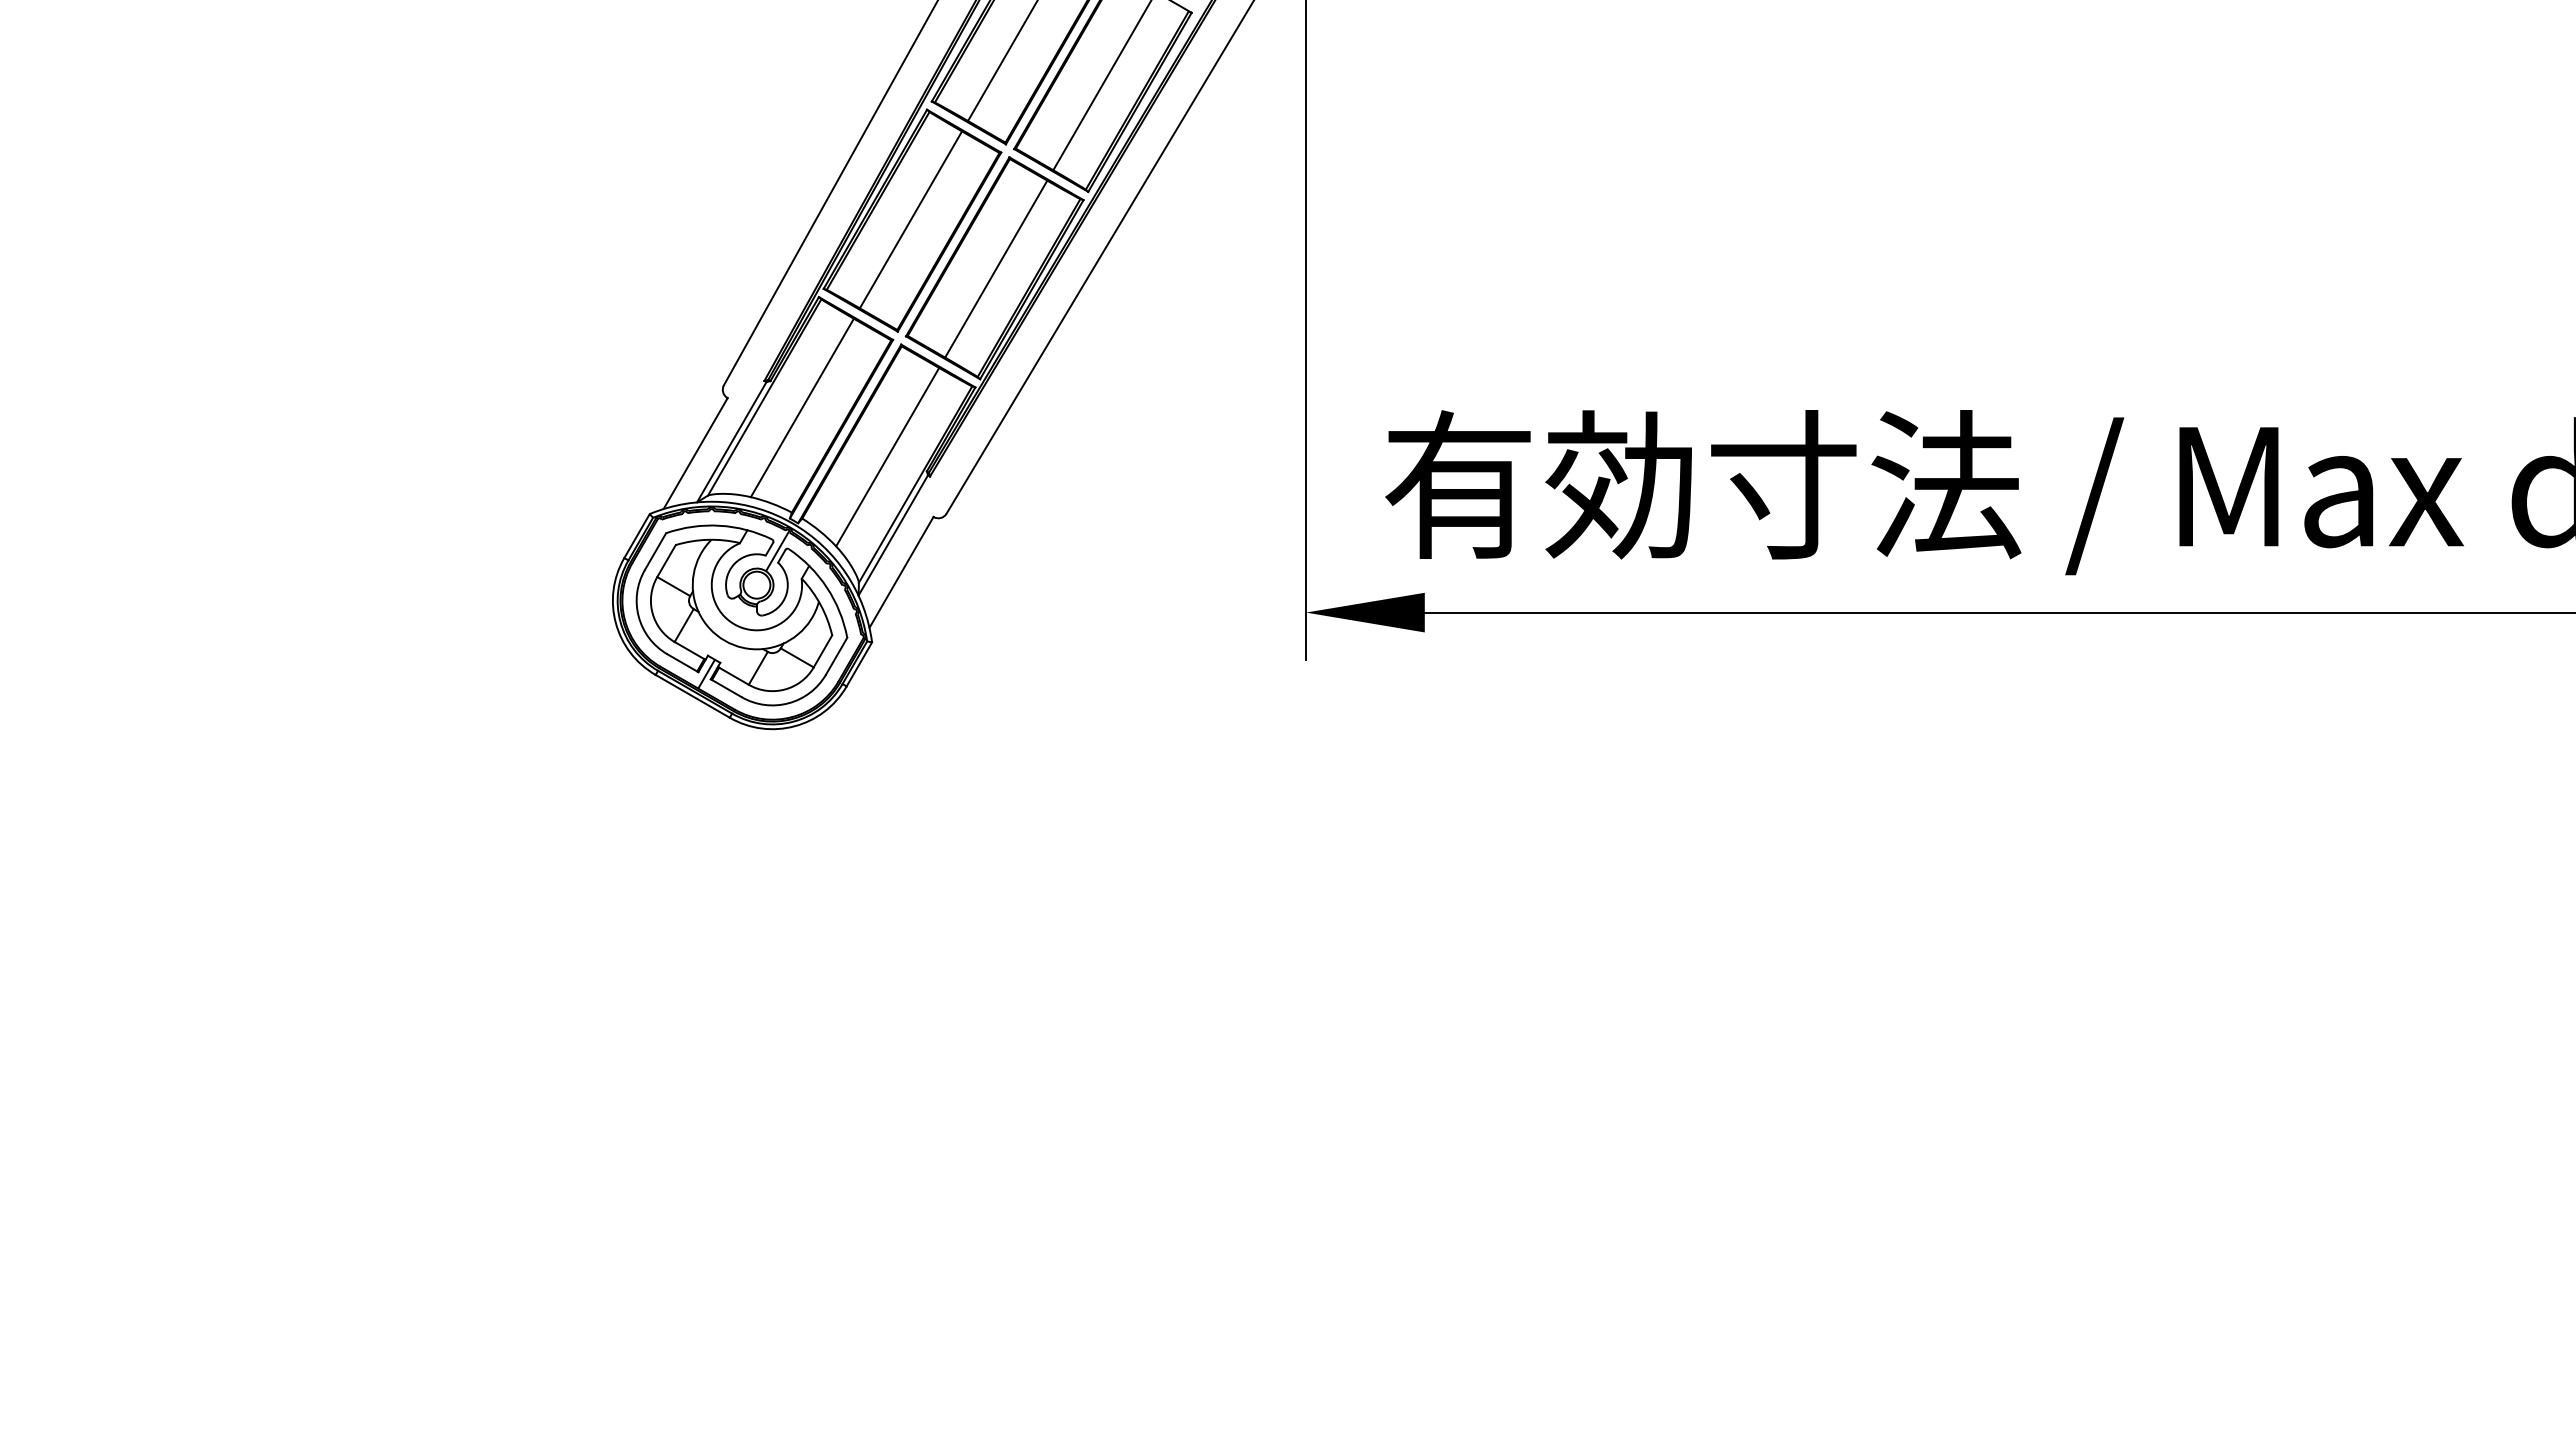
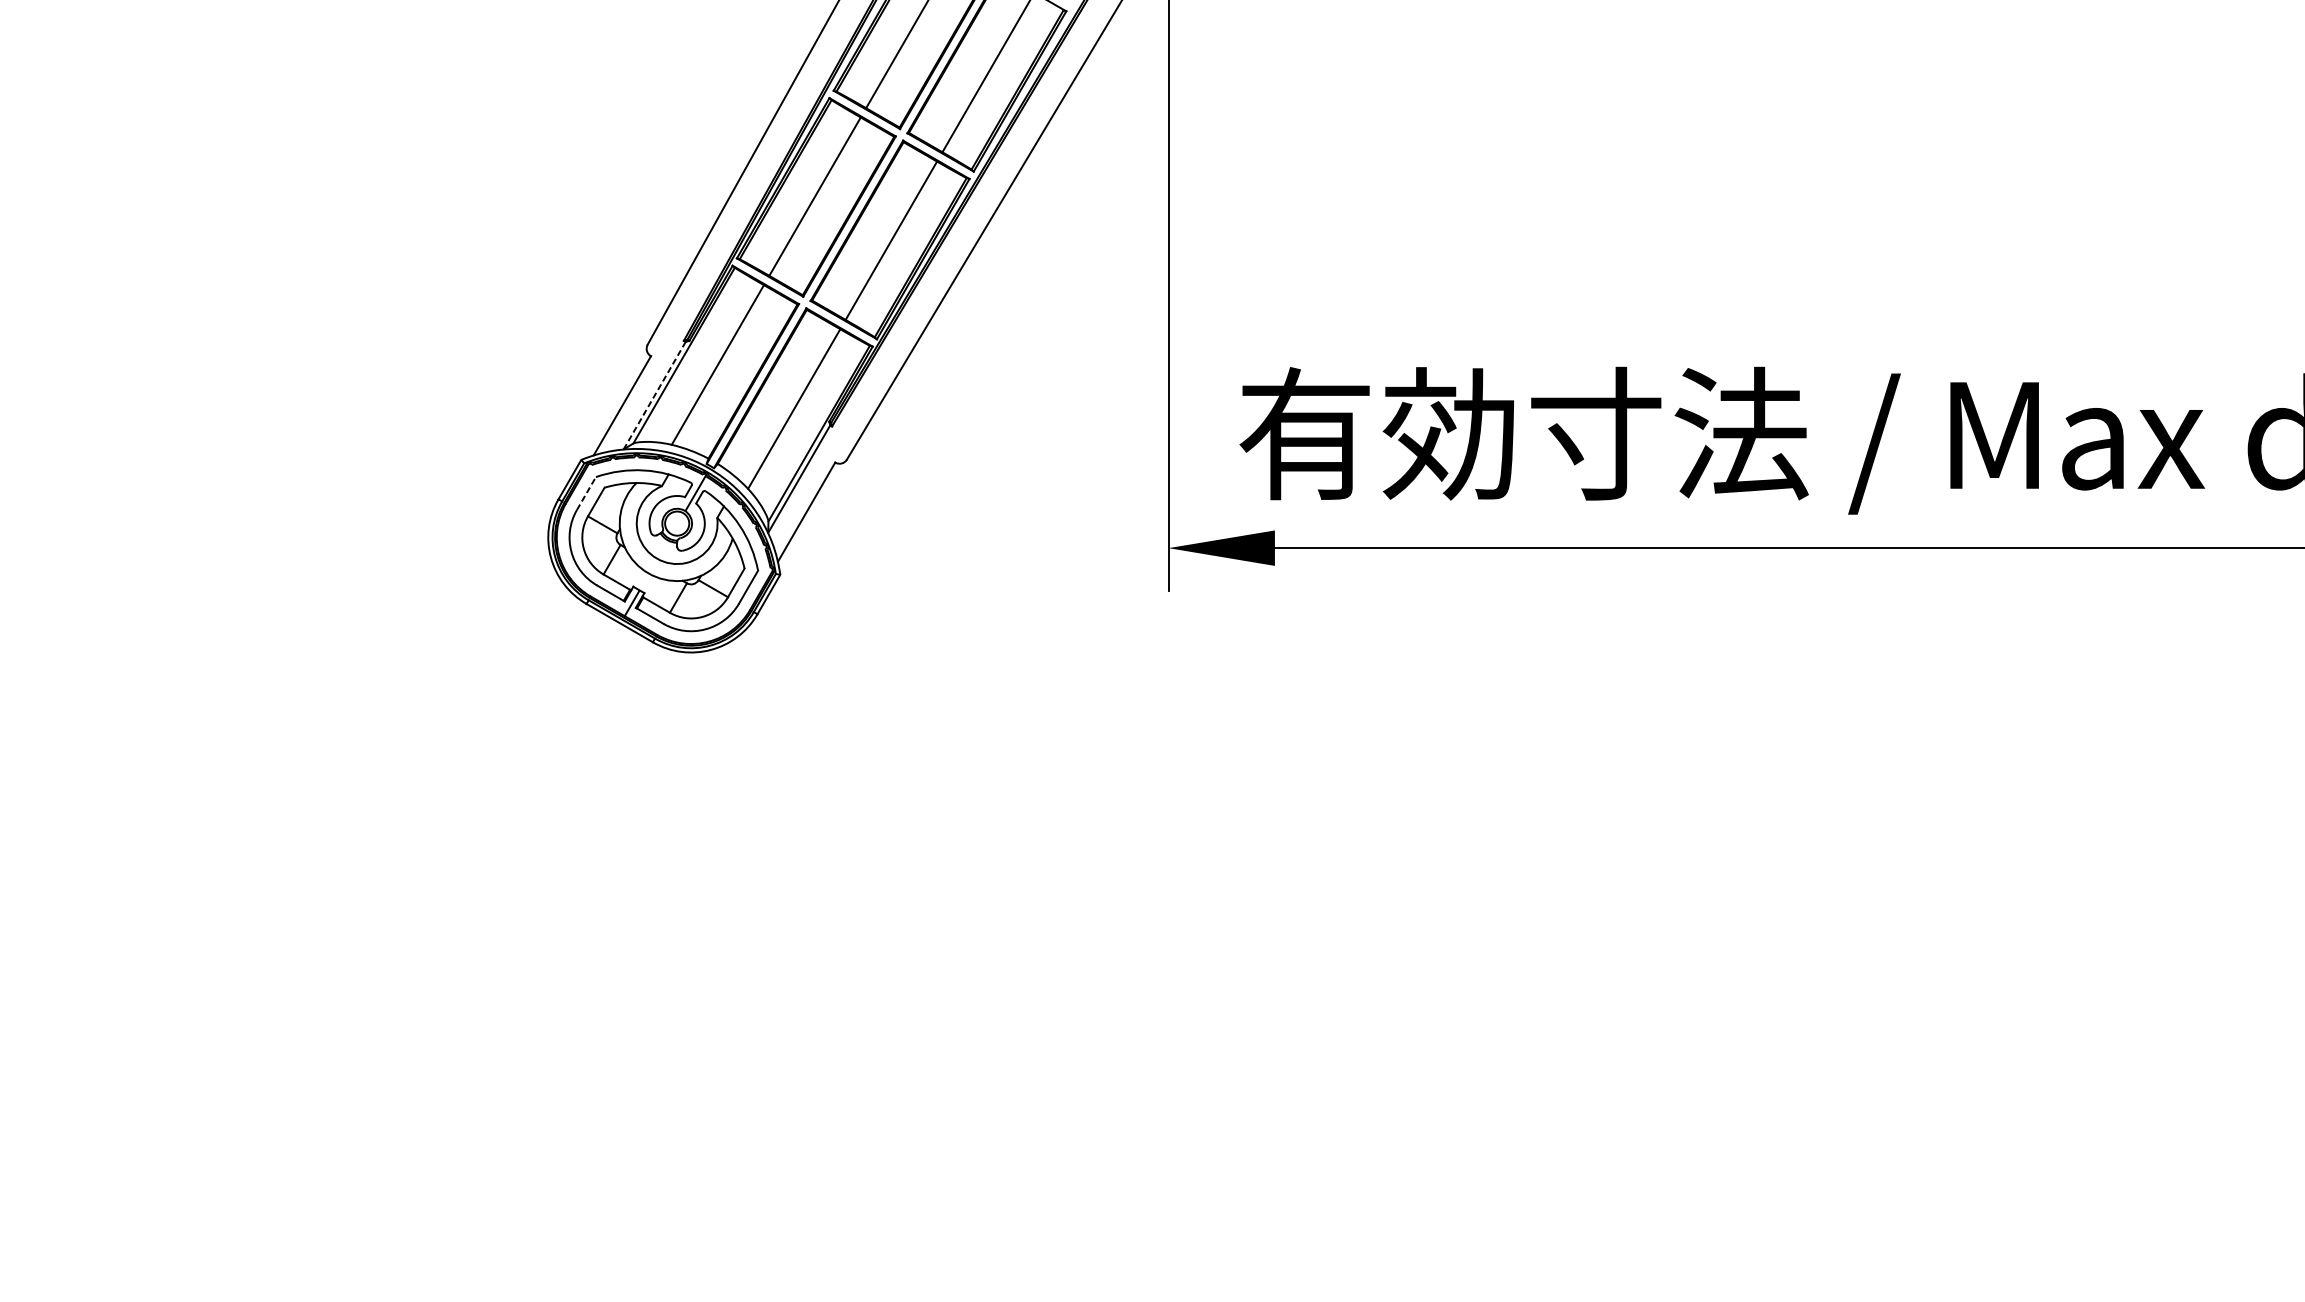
line: (732, 441) -> (655, 395), solid -> dashed
line: (655, 551) -> (586, 493), solid -> dashed

